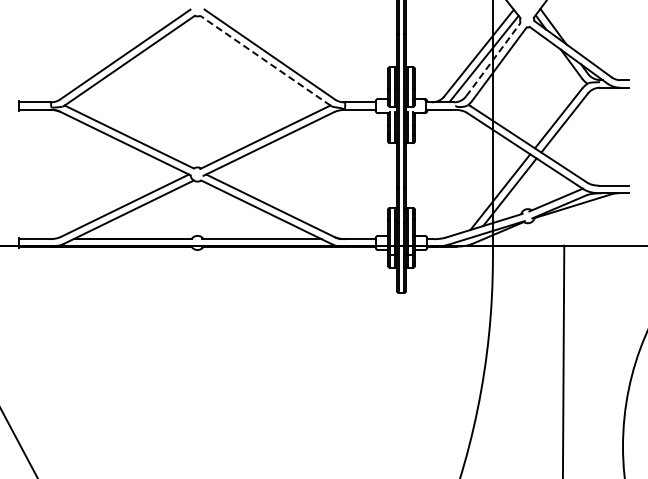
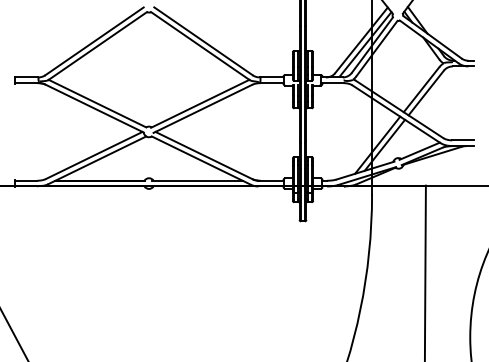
line: (493, 59) -> (372, 45), dashed -> solid
line: (265, 60) -> (200, 45), dashed -> solid

